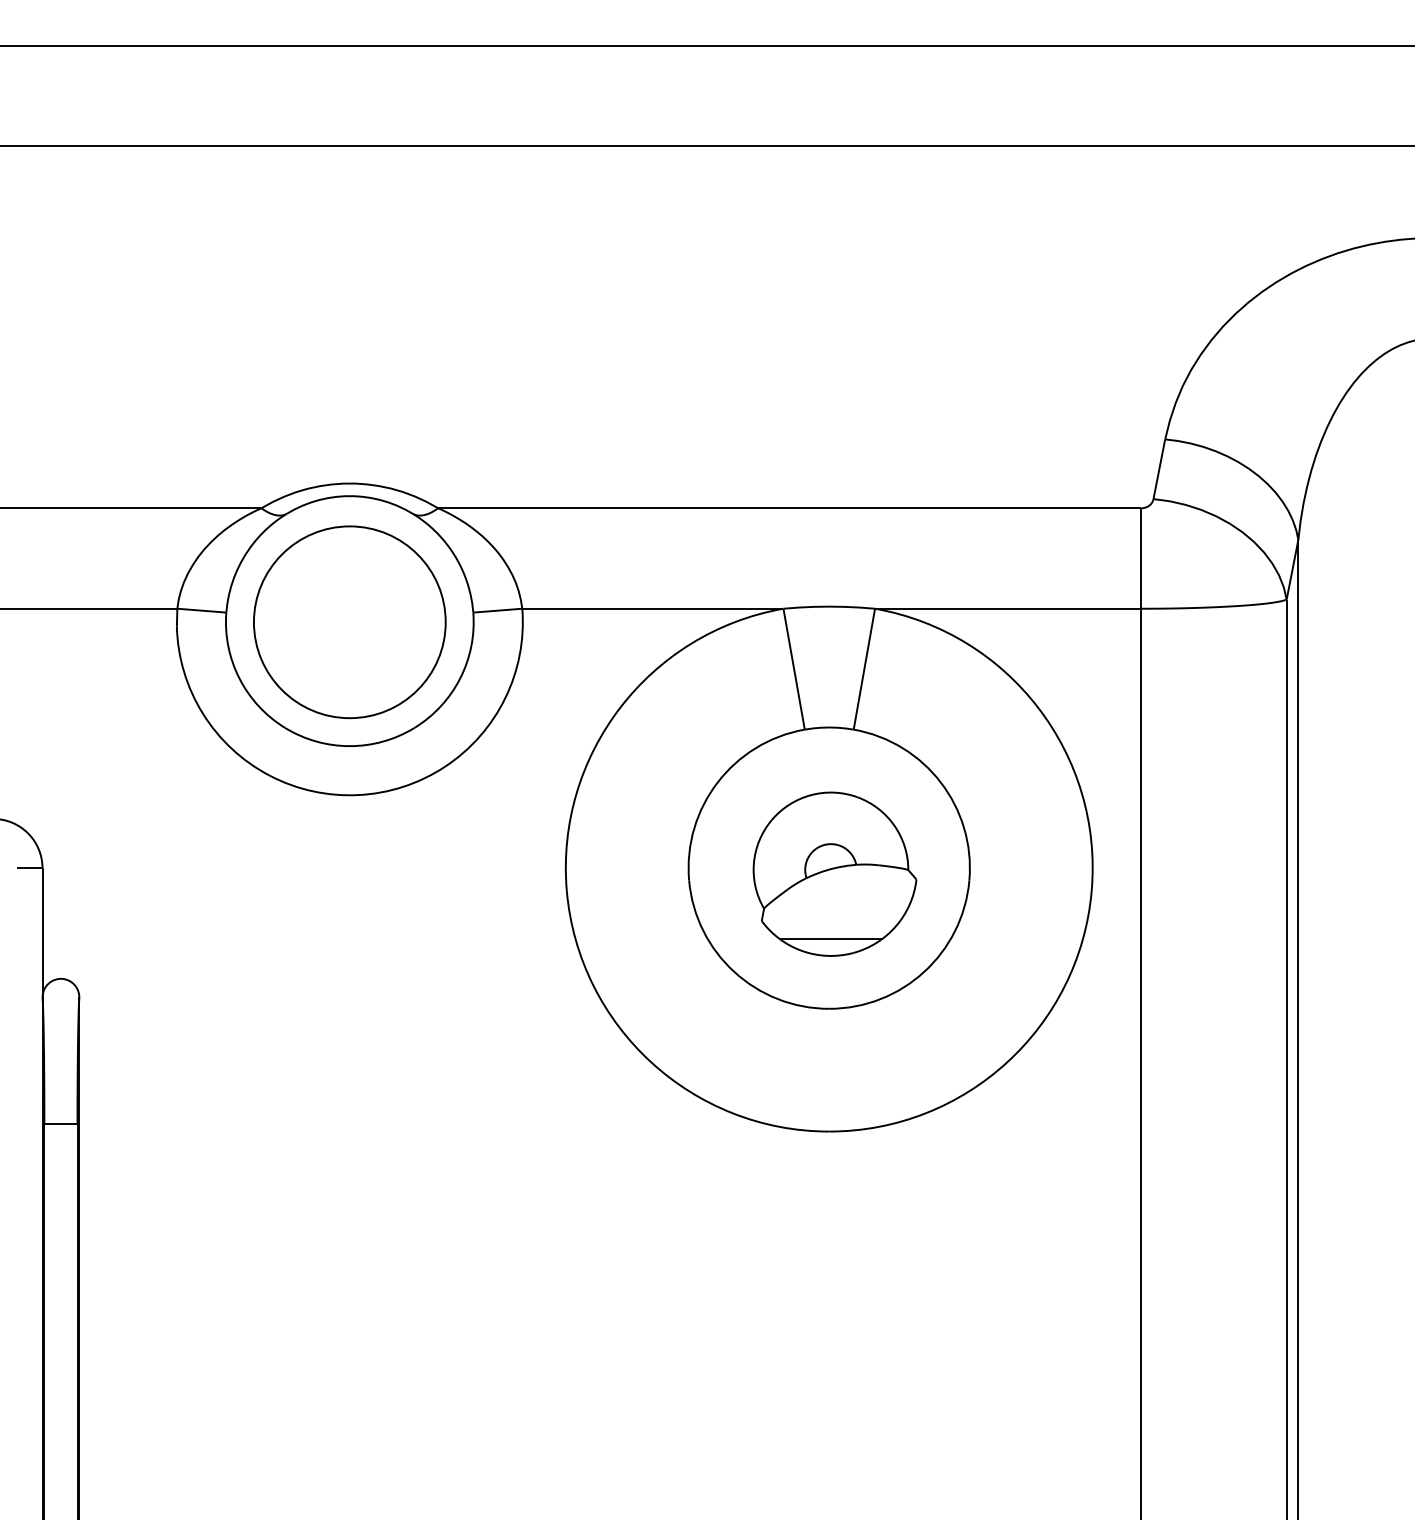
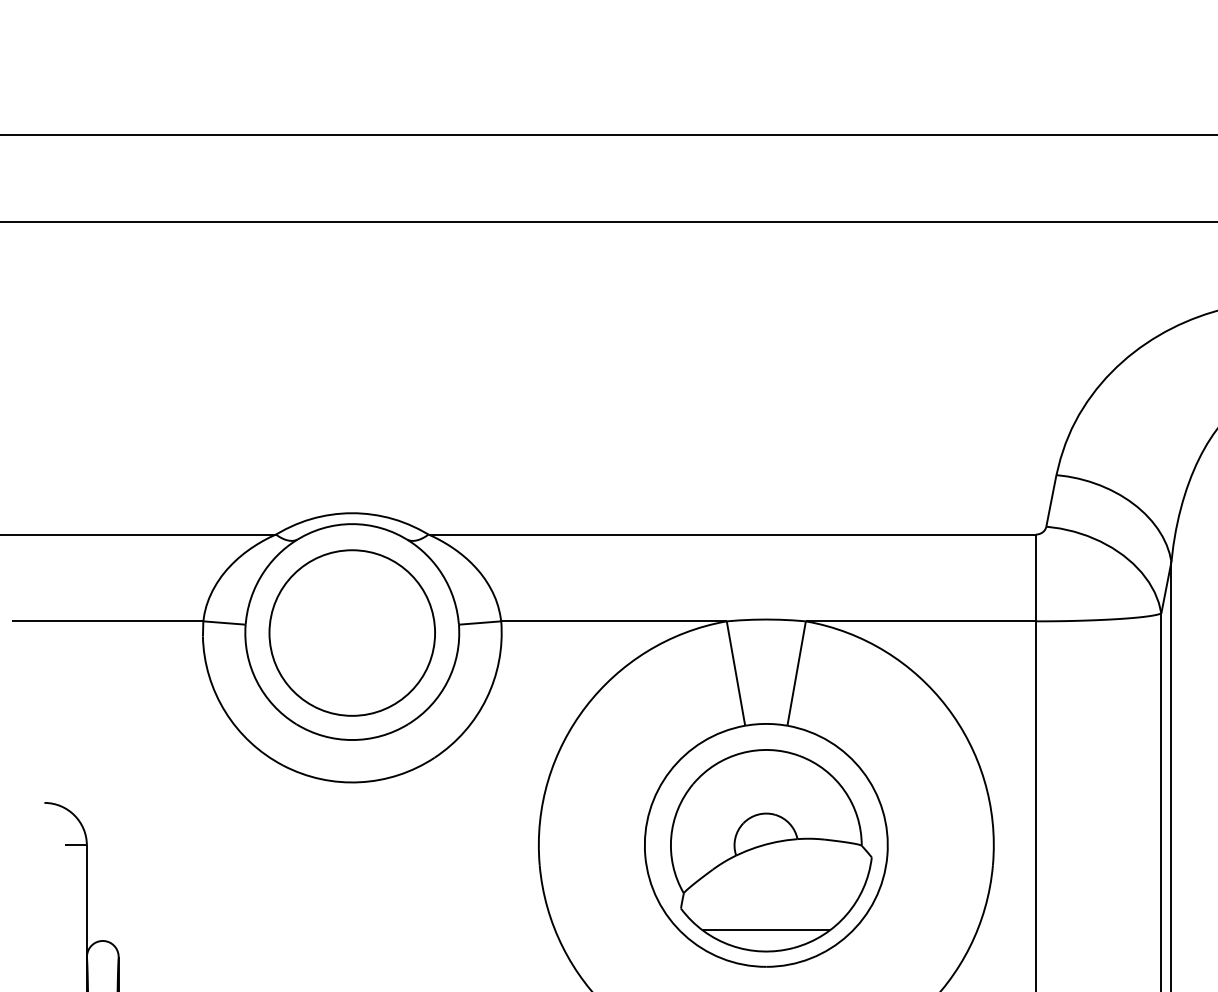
part: (834, 873) -> (770, 849), size x1.43

